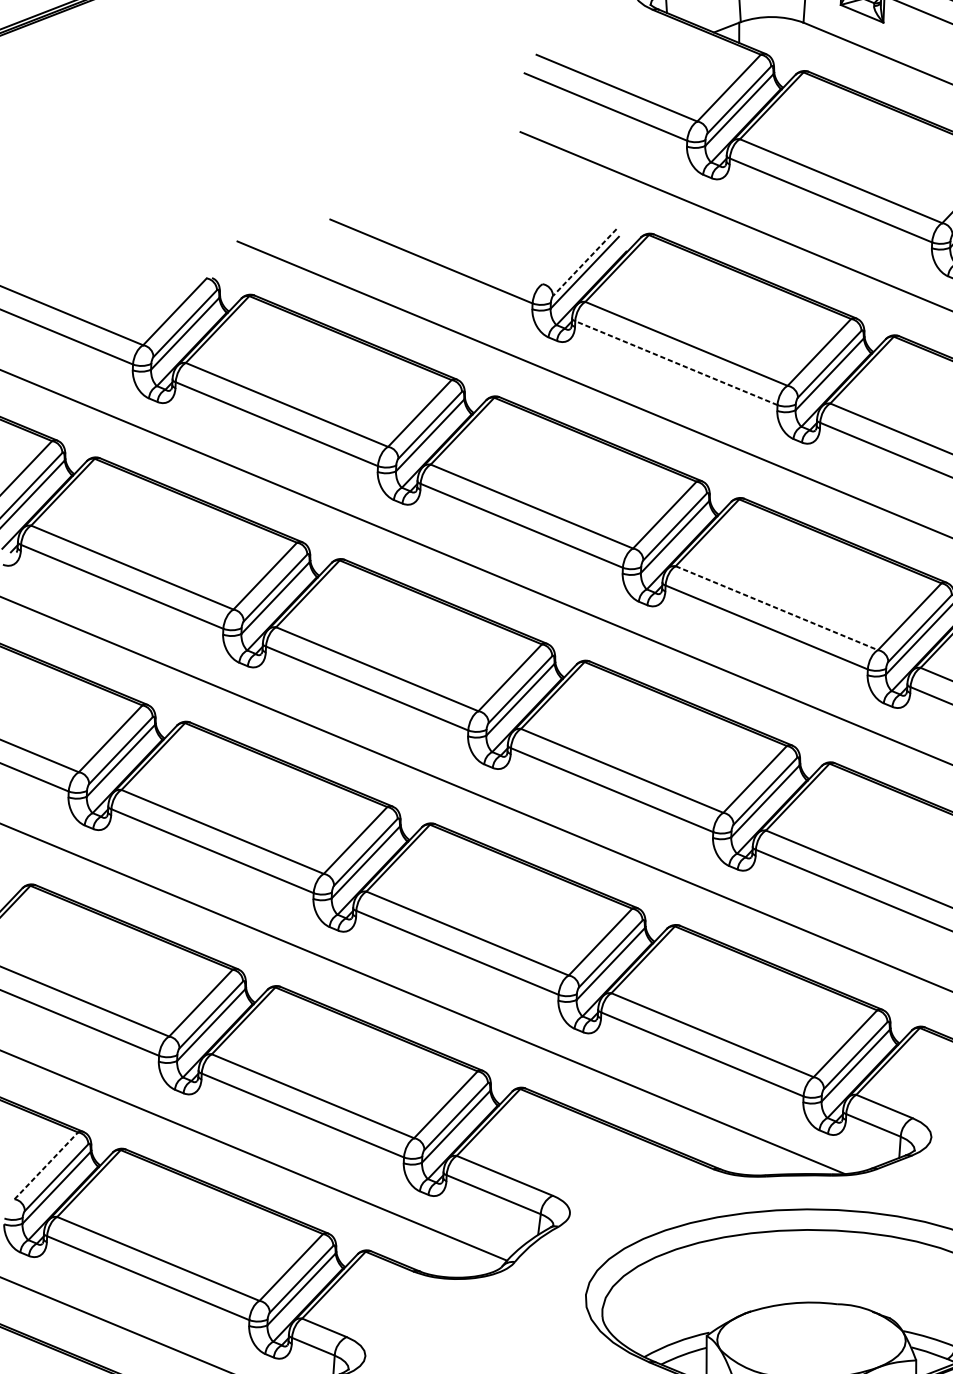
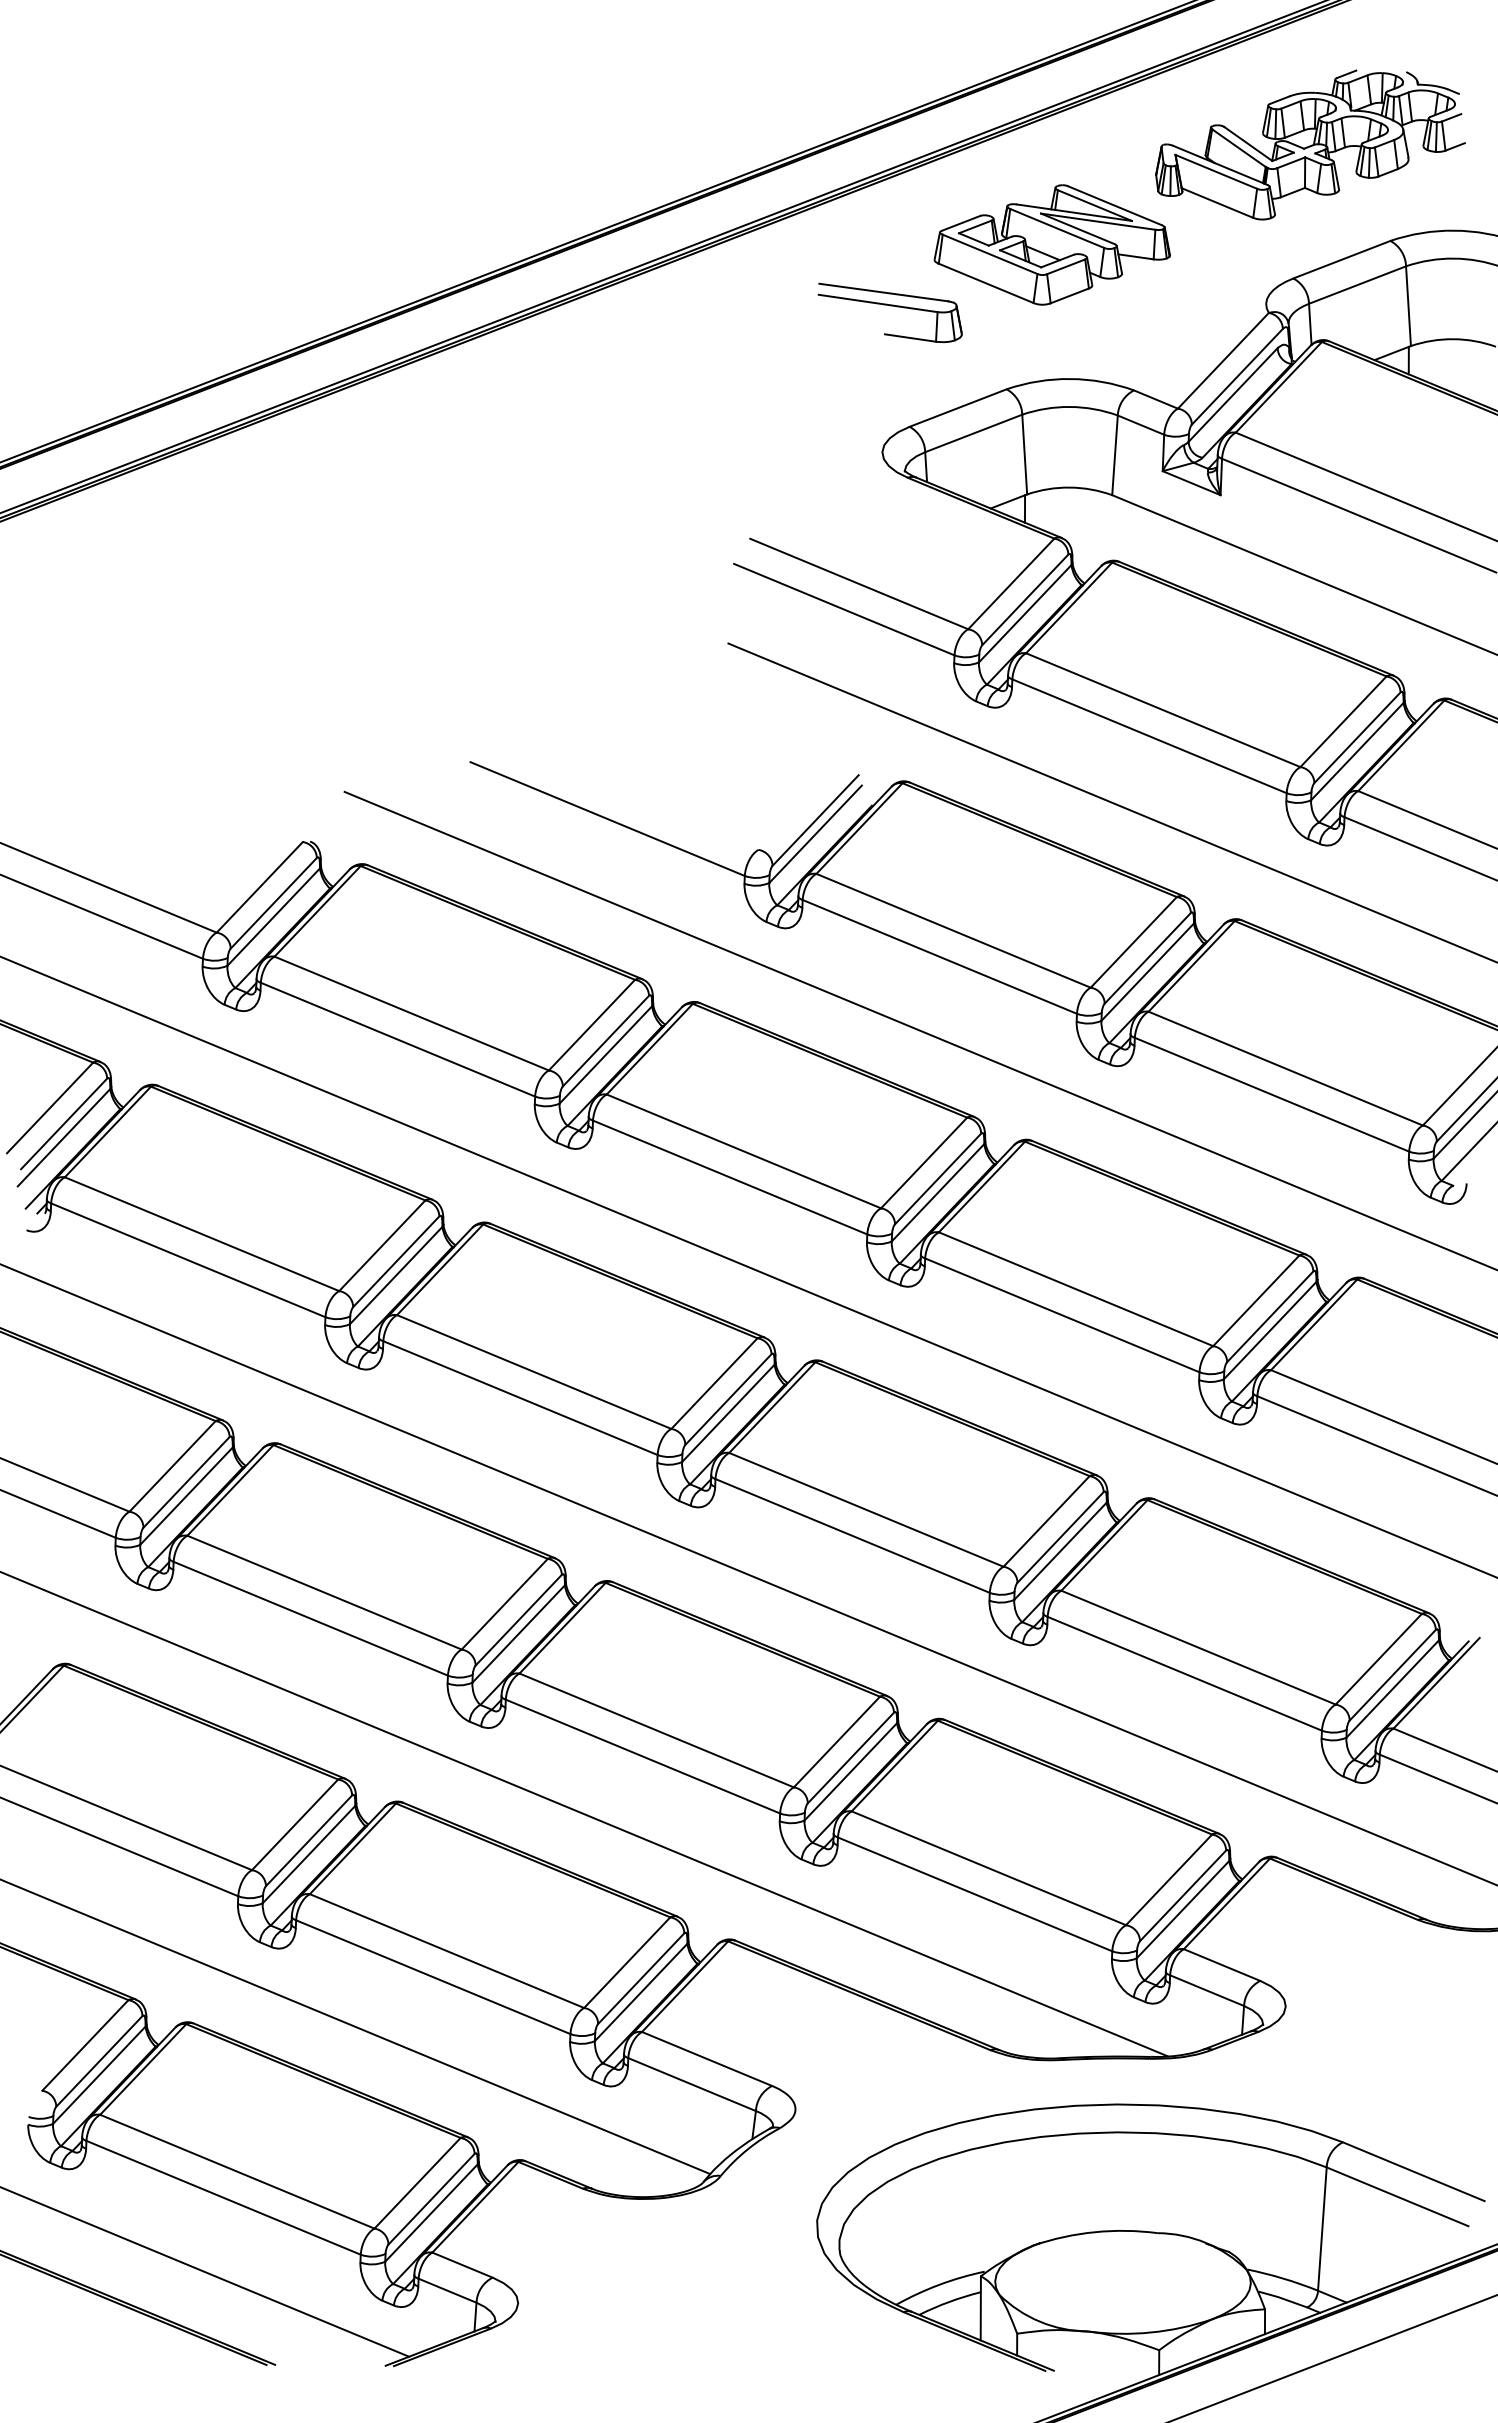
line: (584, 262) -> (815, 820), dashed -> solid
line: (676, 362) -> (939, 956), dashed -> solid
line: (777, 608) -> (1076, 1289), dashed -> solid
line: (46, 1165) -> (85, 2045), dashed -> solid

